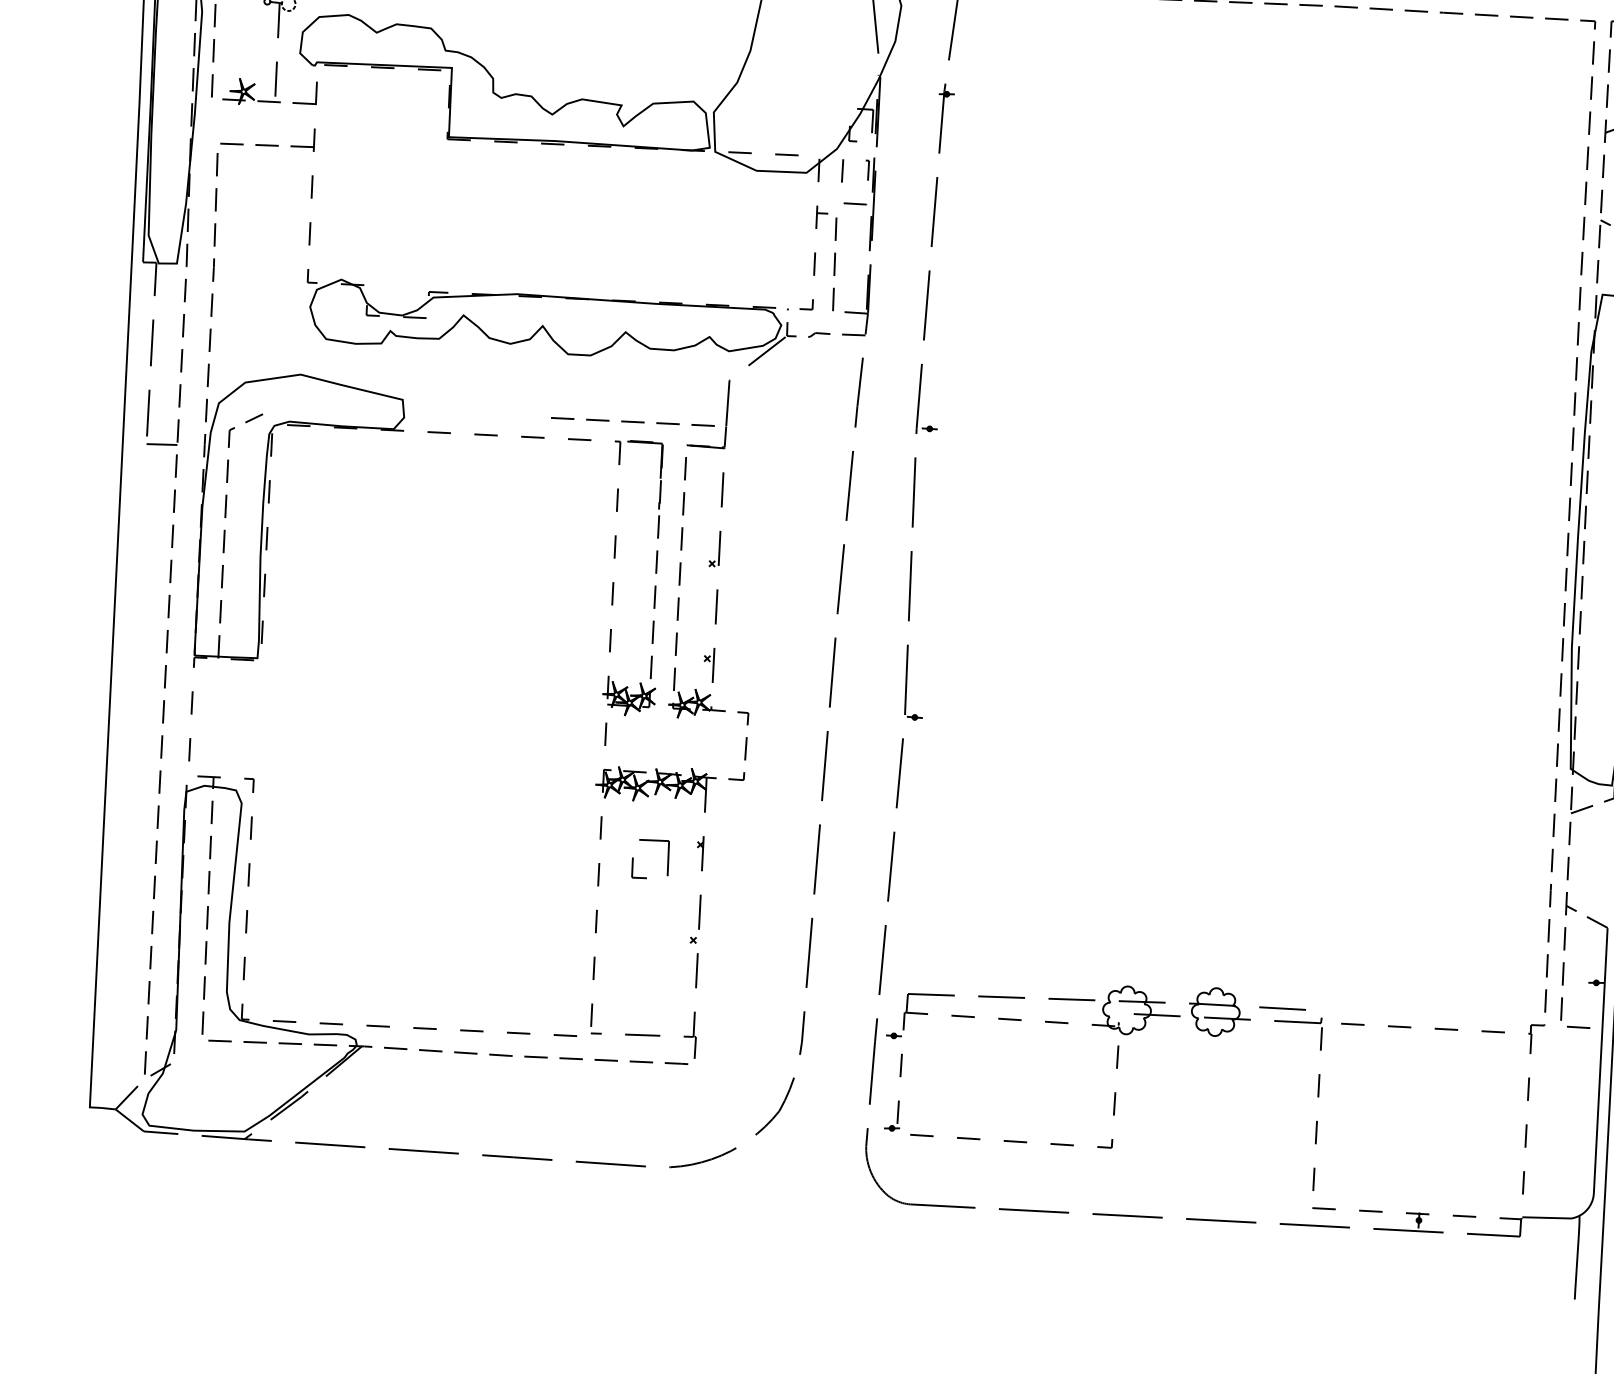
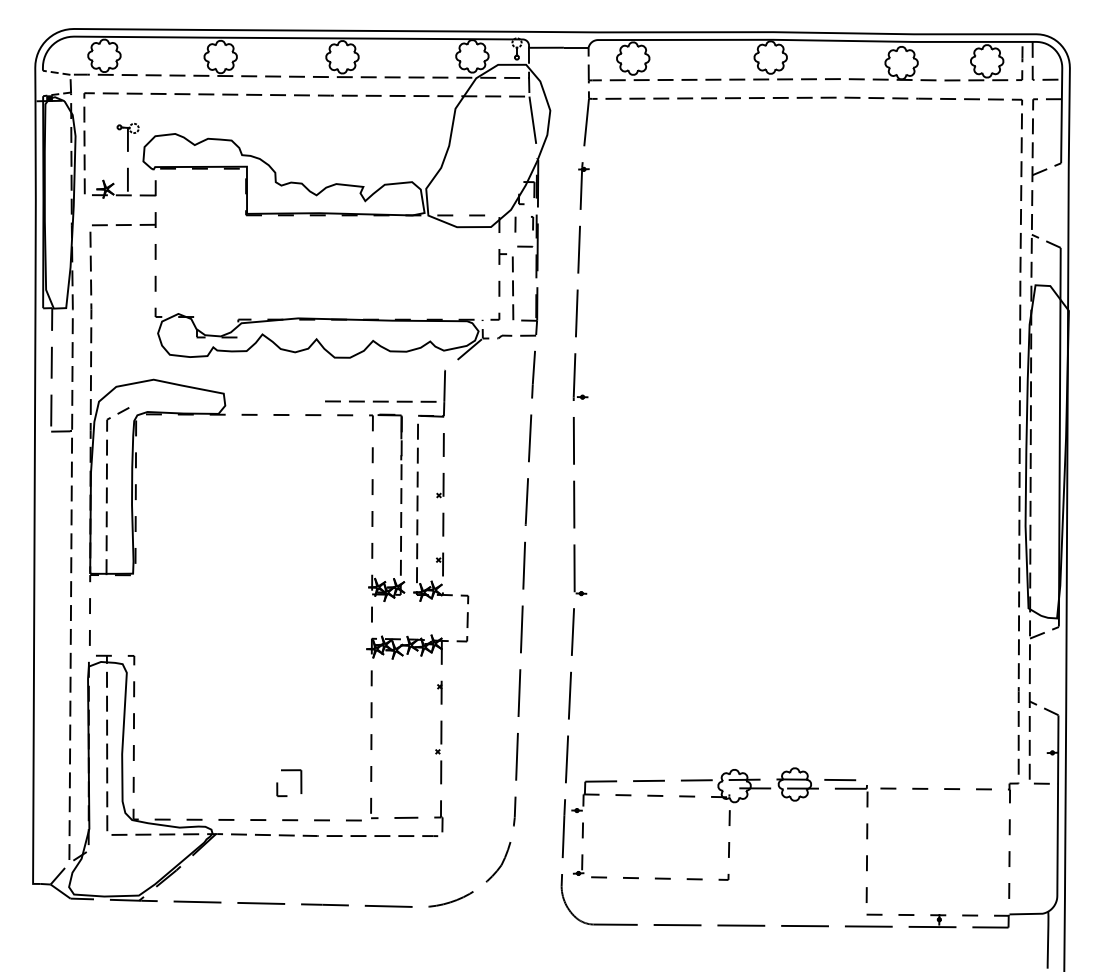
part: (634, 859) -> (278, 783), moved

